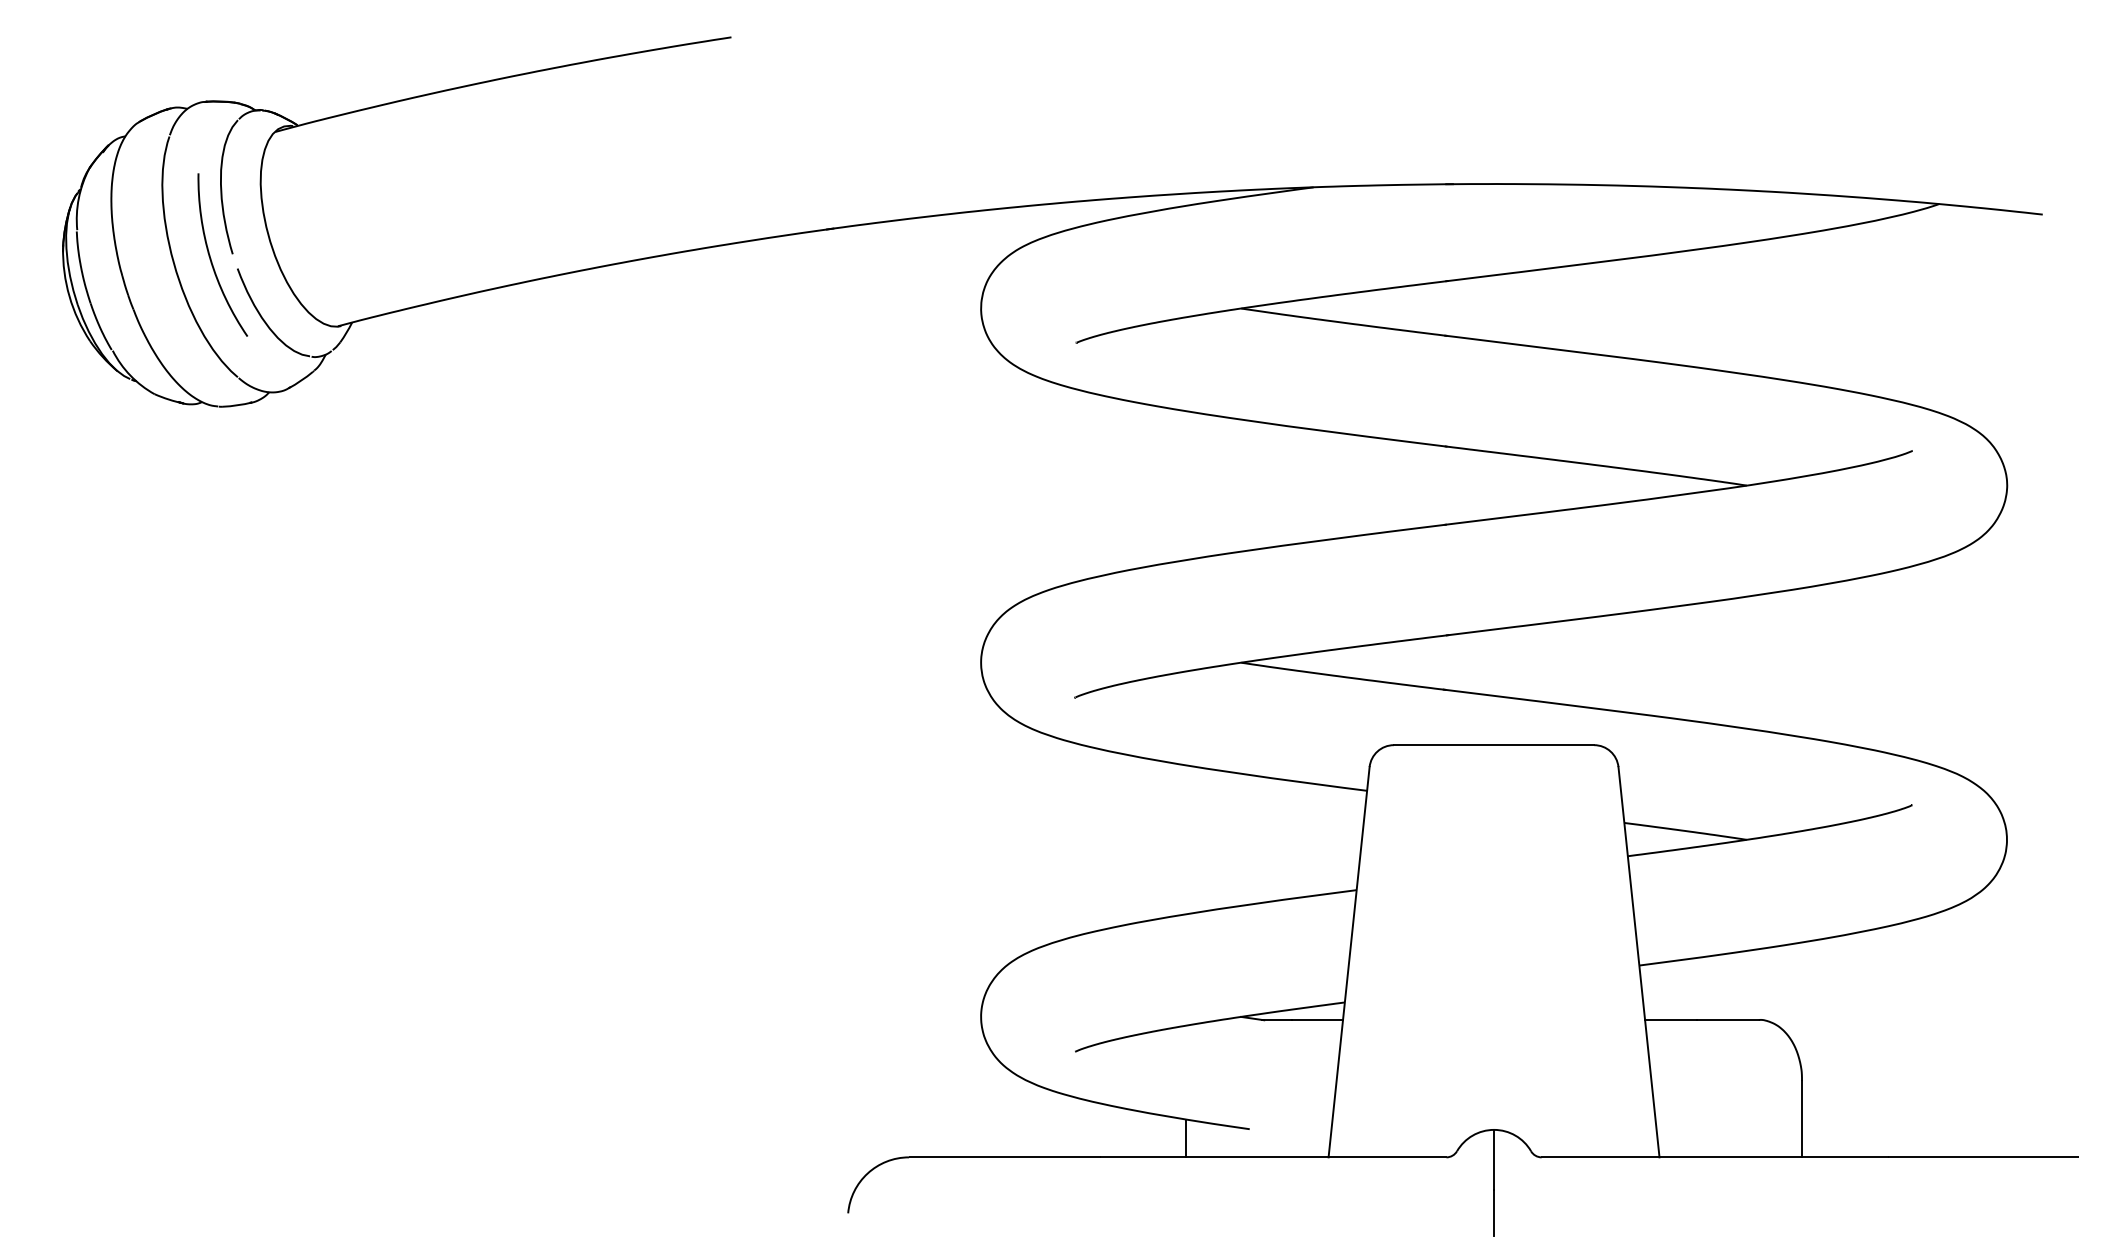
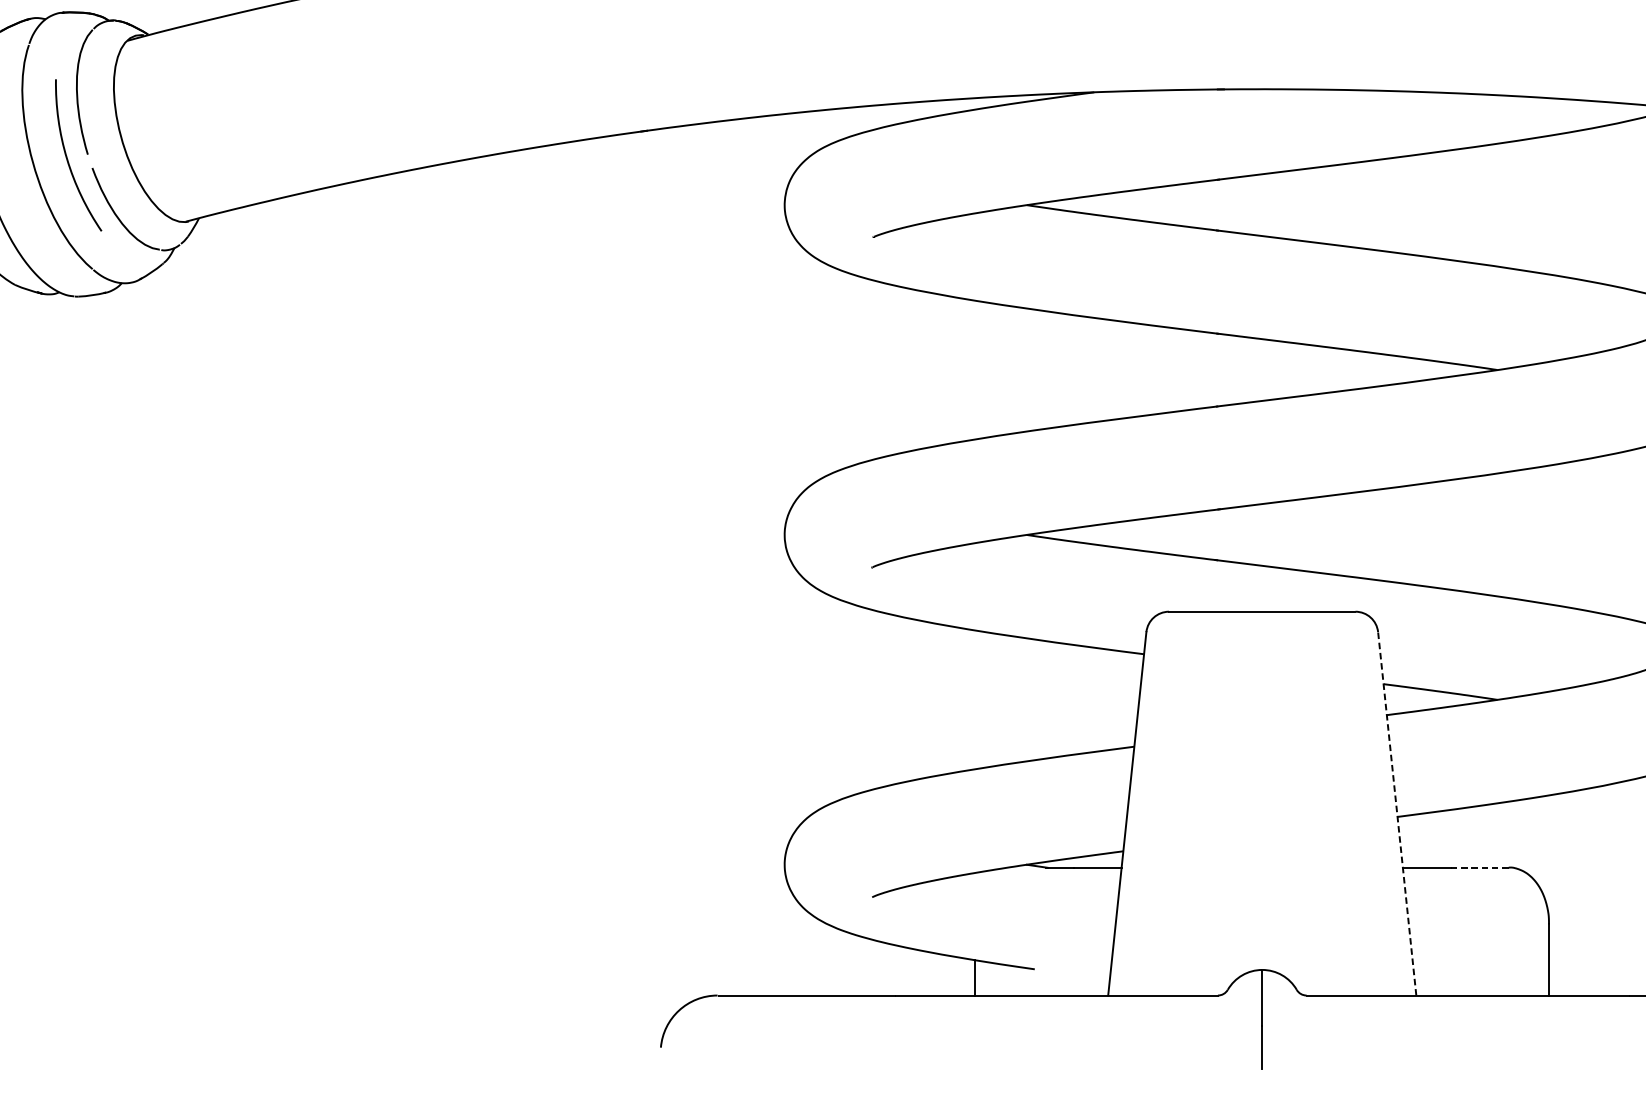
line: (1638, 961) -> (1396, 813), solid -> dashed
line: (1728, 1019) -> (1480, 867), solid -> dashed

